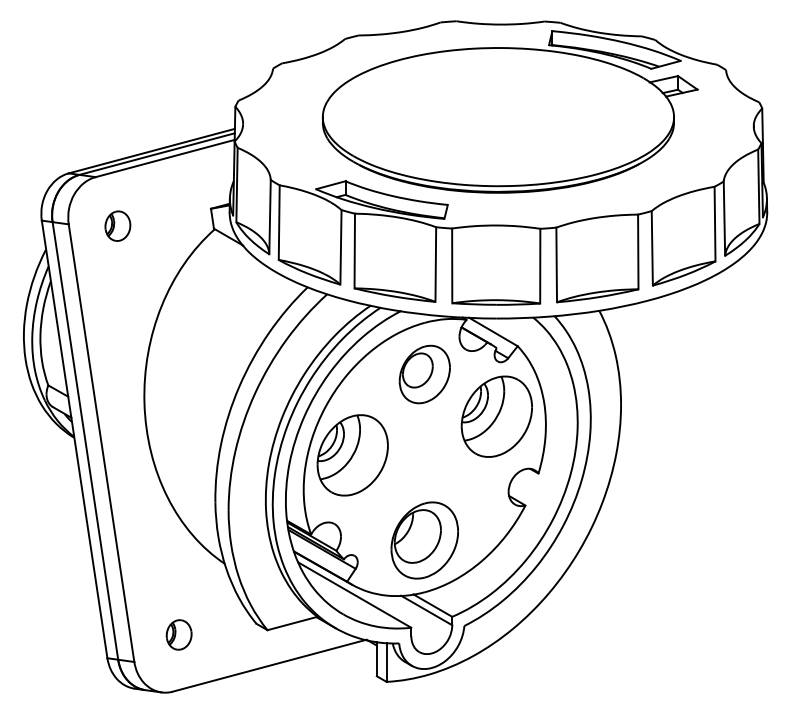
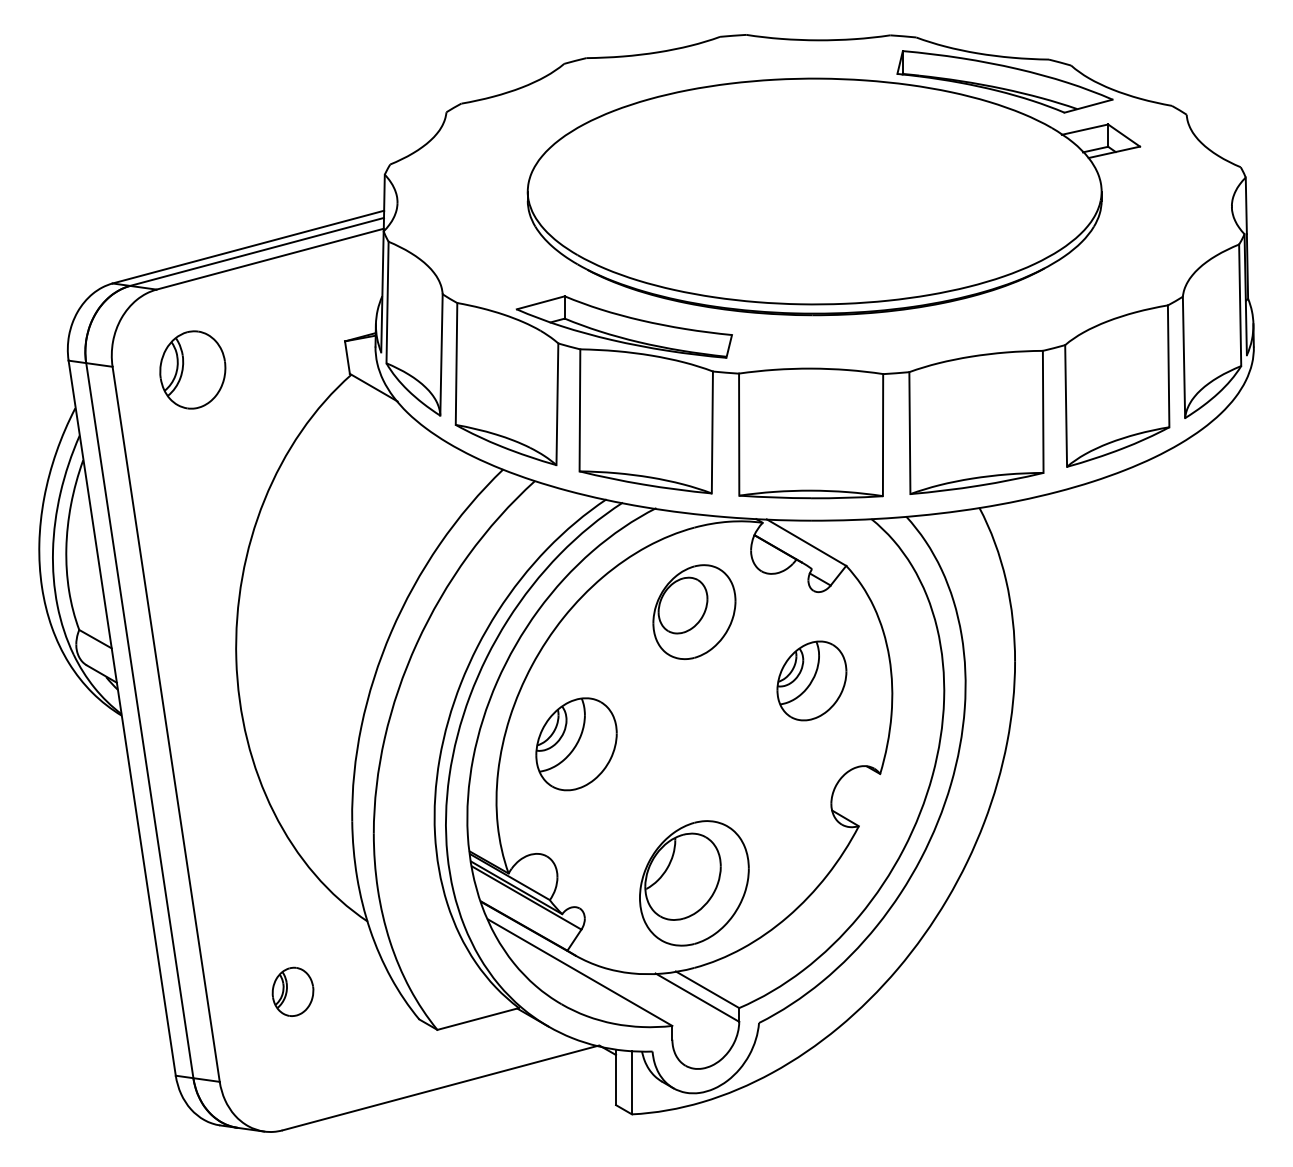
part: (117, 225) -> (192, 368), size x1.6
part: (496, 416) -> (811, 680), size x0.6
part: (352, 455) -> (576, 744), size x0.7
part: (178, 634) -> (291, 991), moved

